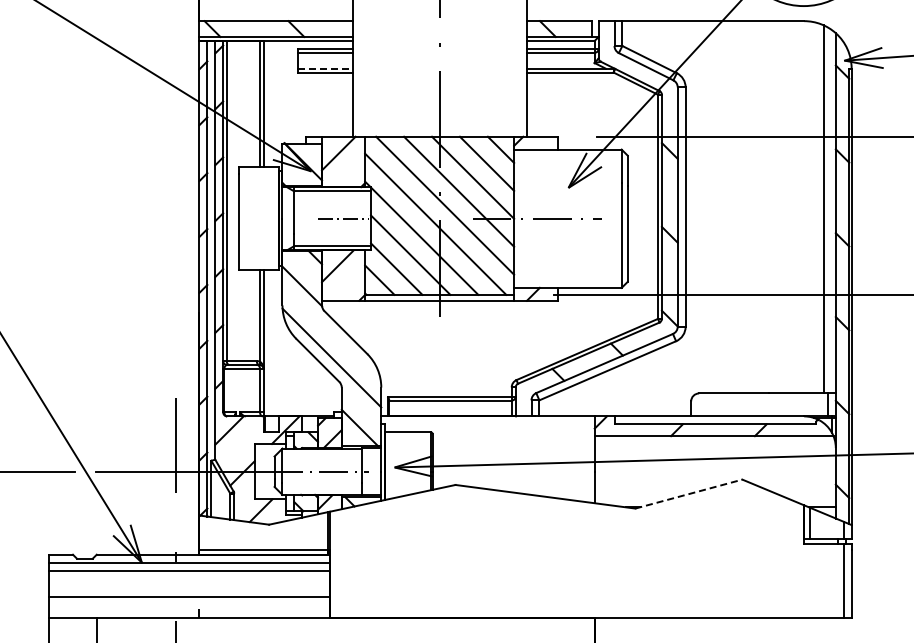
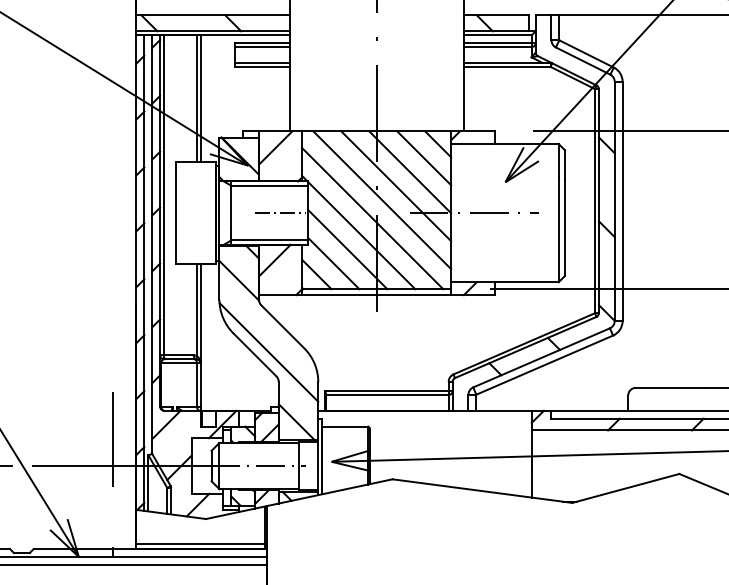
line: (325, 68) -> (262, 62), dashed -> solid
line: (689, 493) -> (626, 487), dashed -> solid

